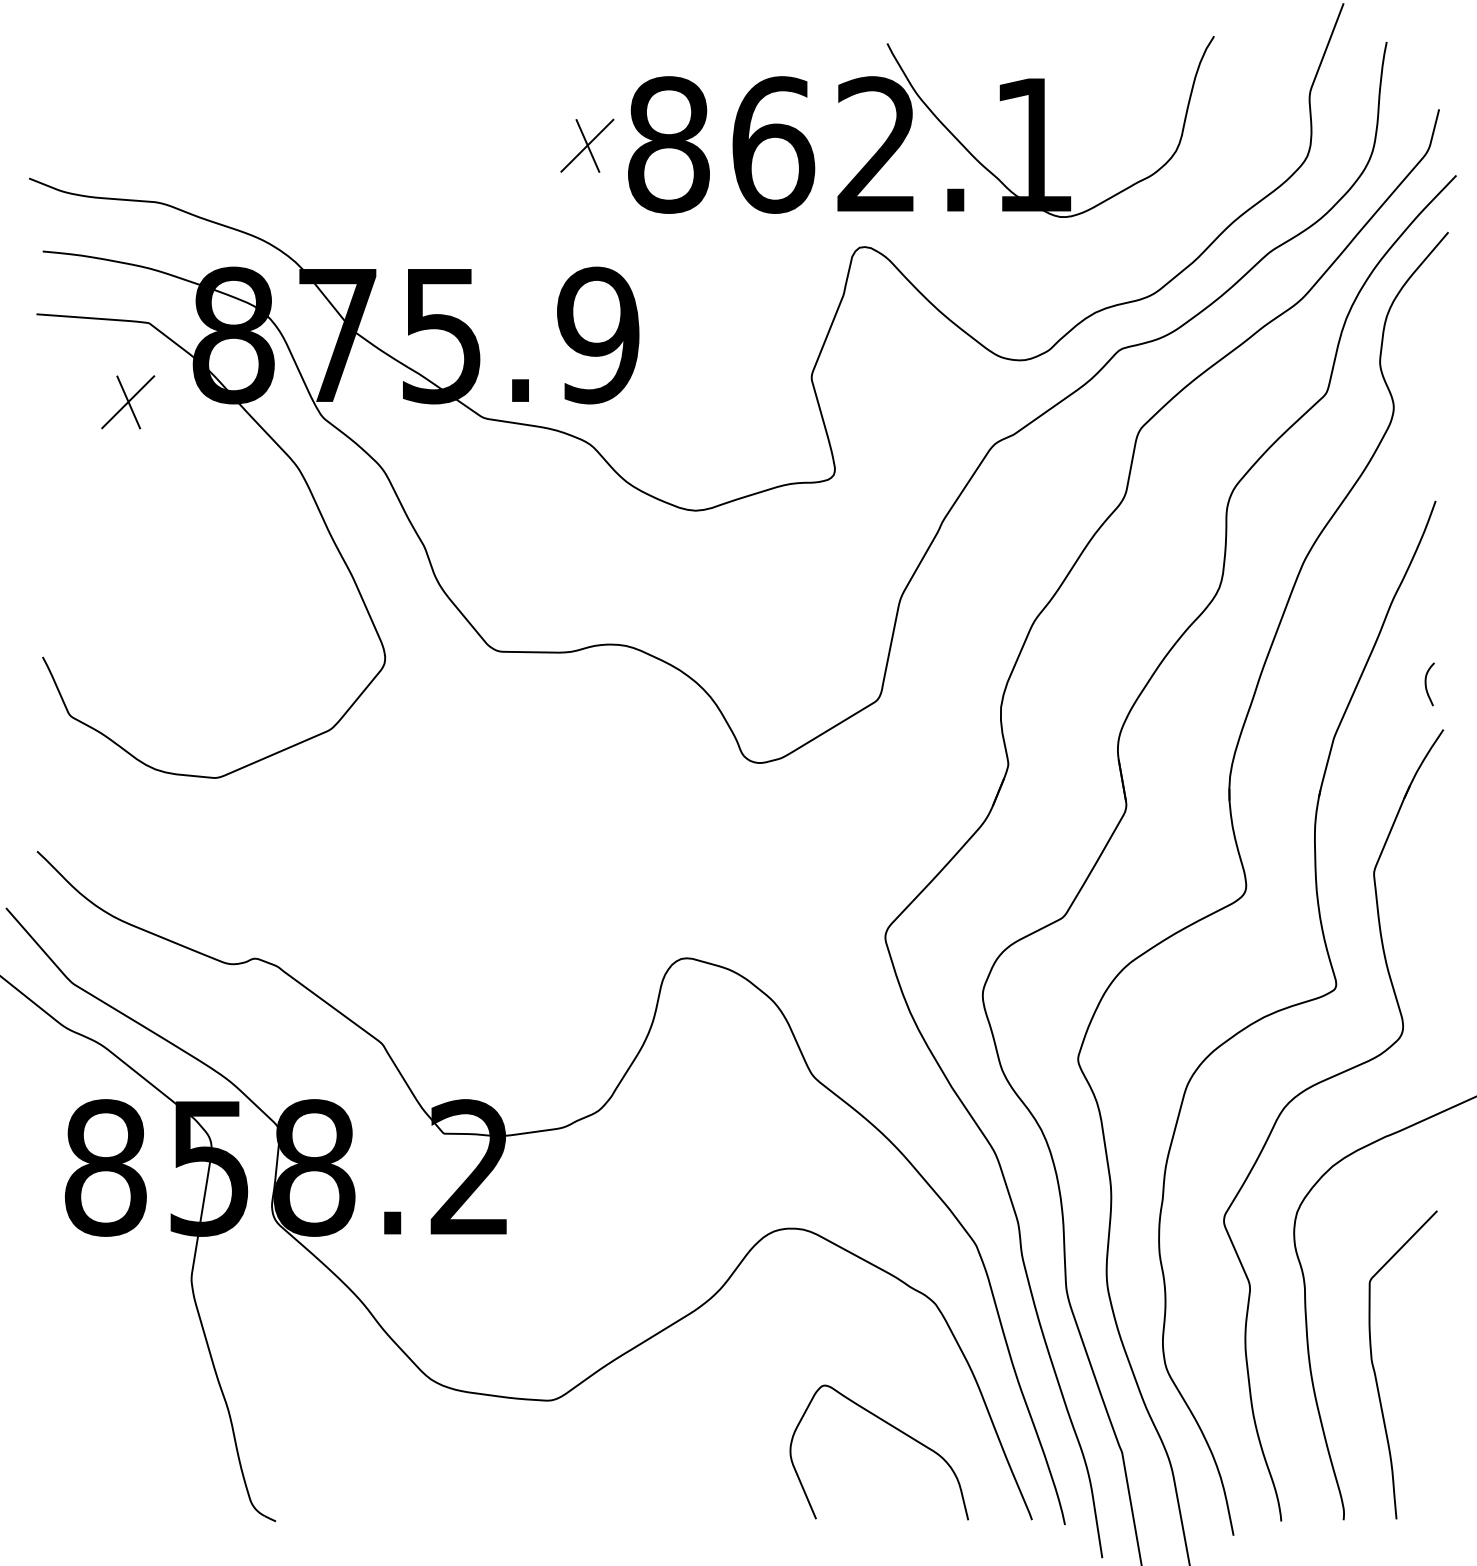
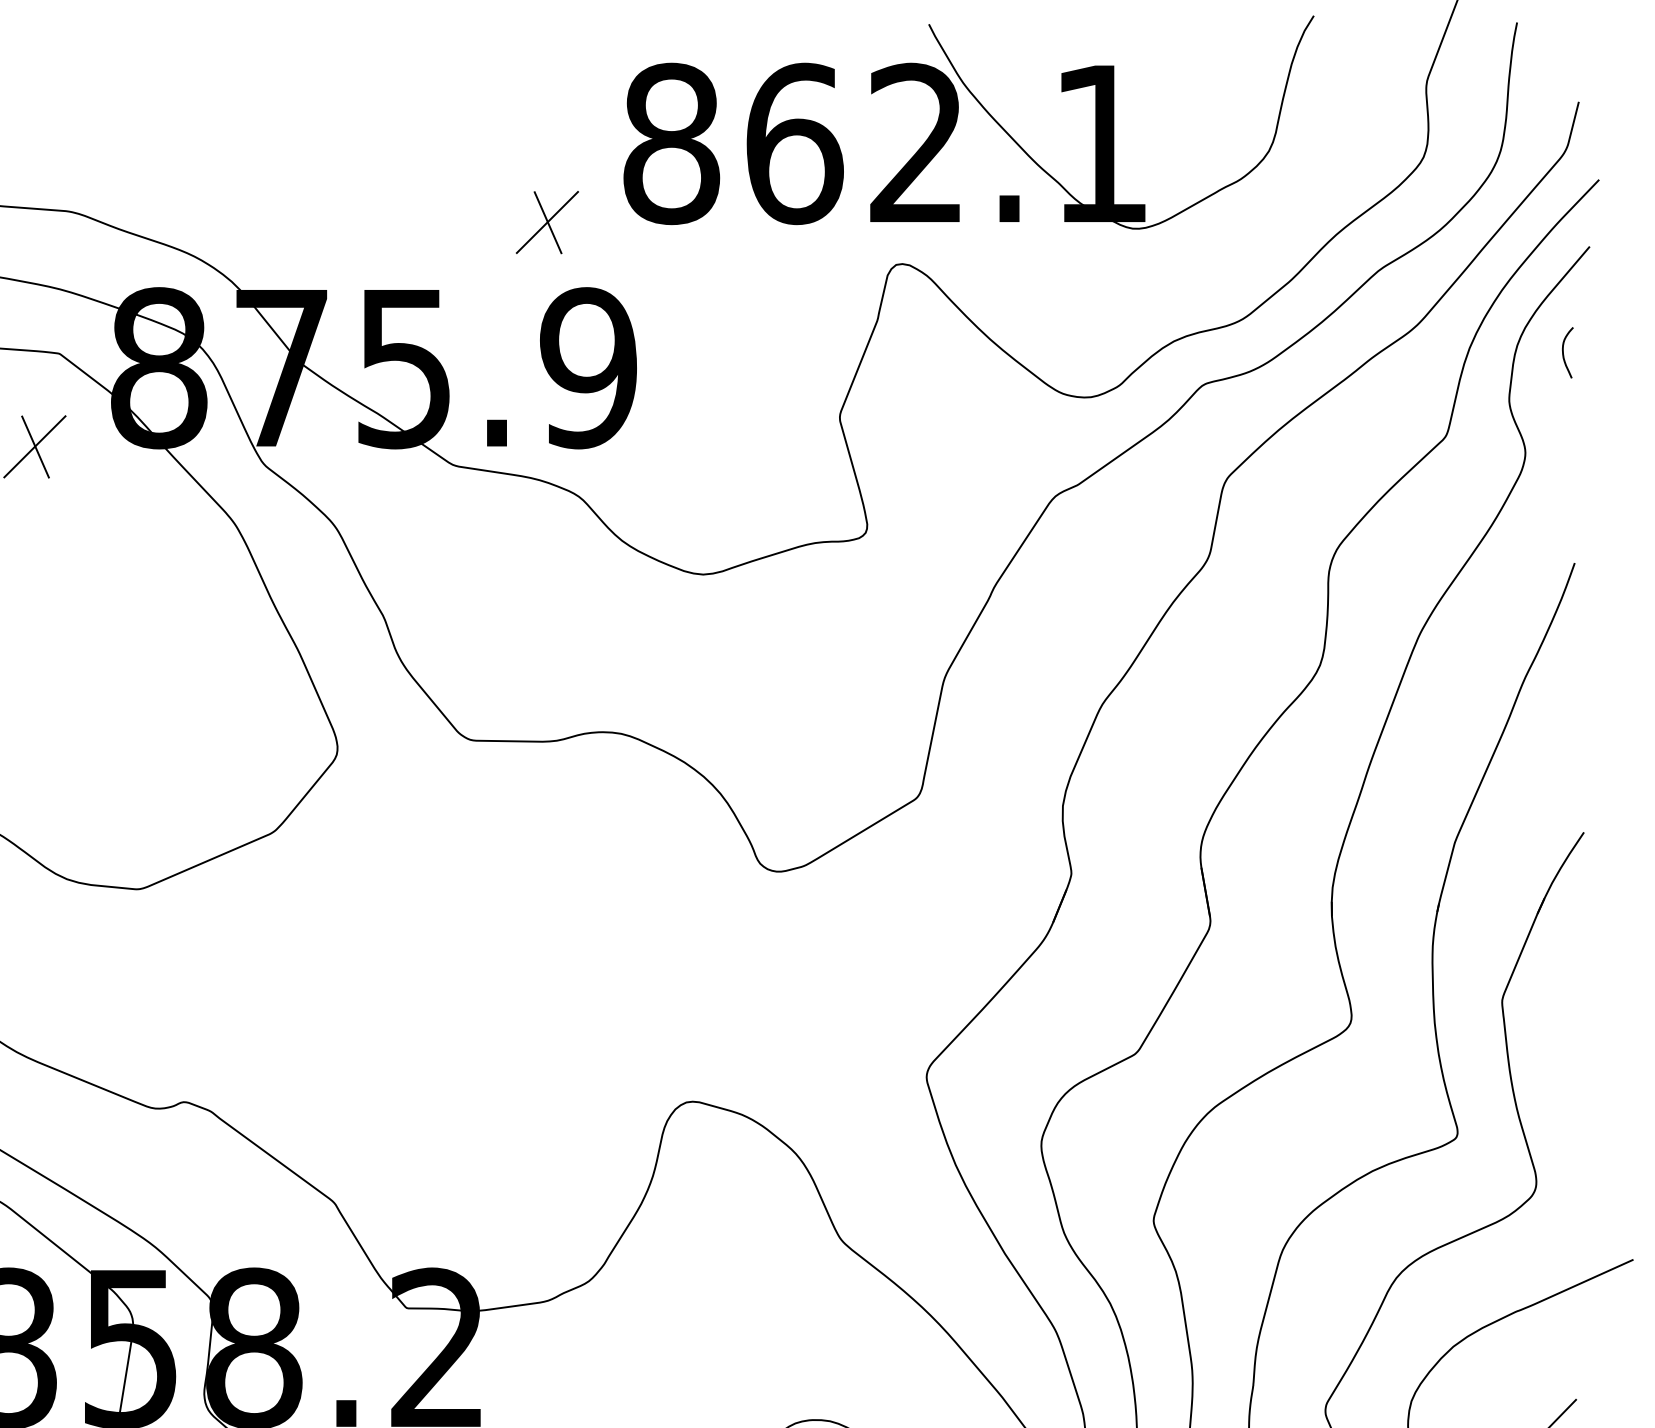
part: (587, 145) -> (547, 222), moved
curve: (1426, 684) -> (1563, 352), moved

